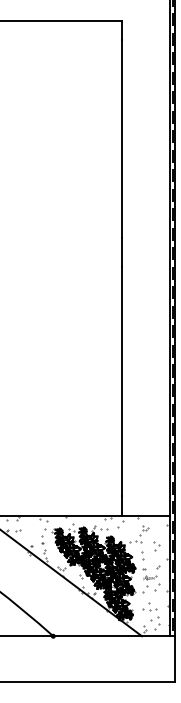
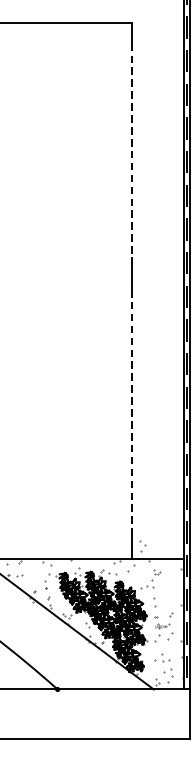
line: (122, 139) -> (132, 151), solid -> dashed
line: (122, 381) -> (132, 413), solid -> dashed
part: (156, 546) -> (142, 546), moved

